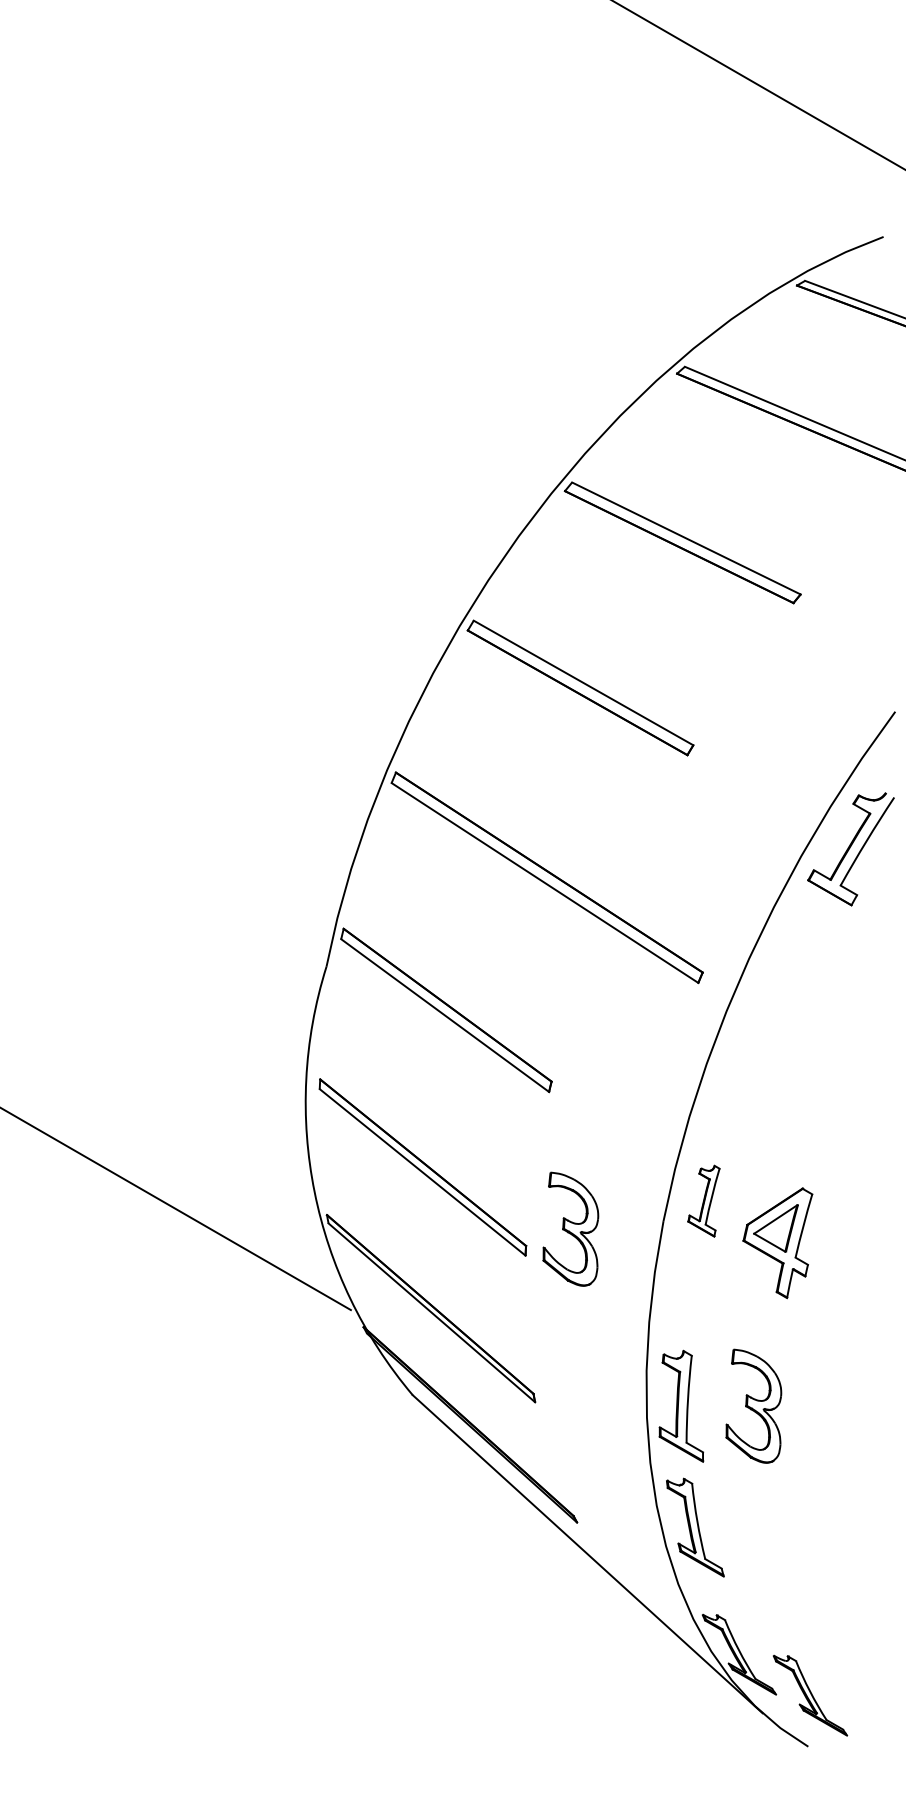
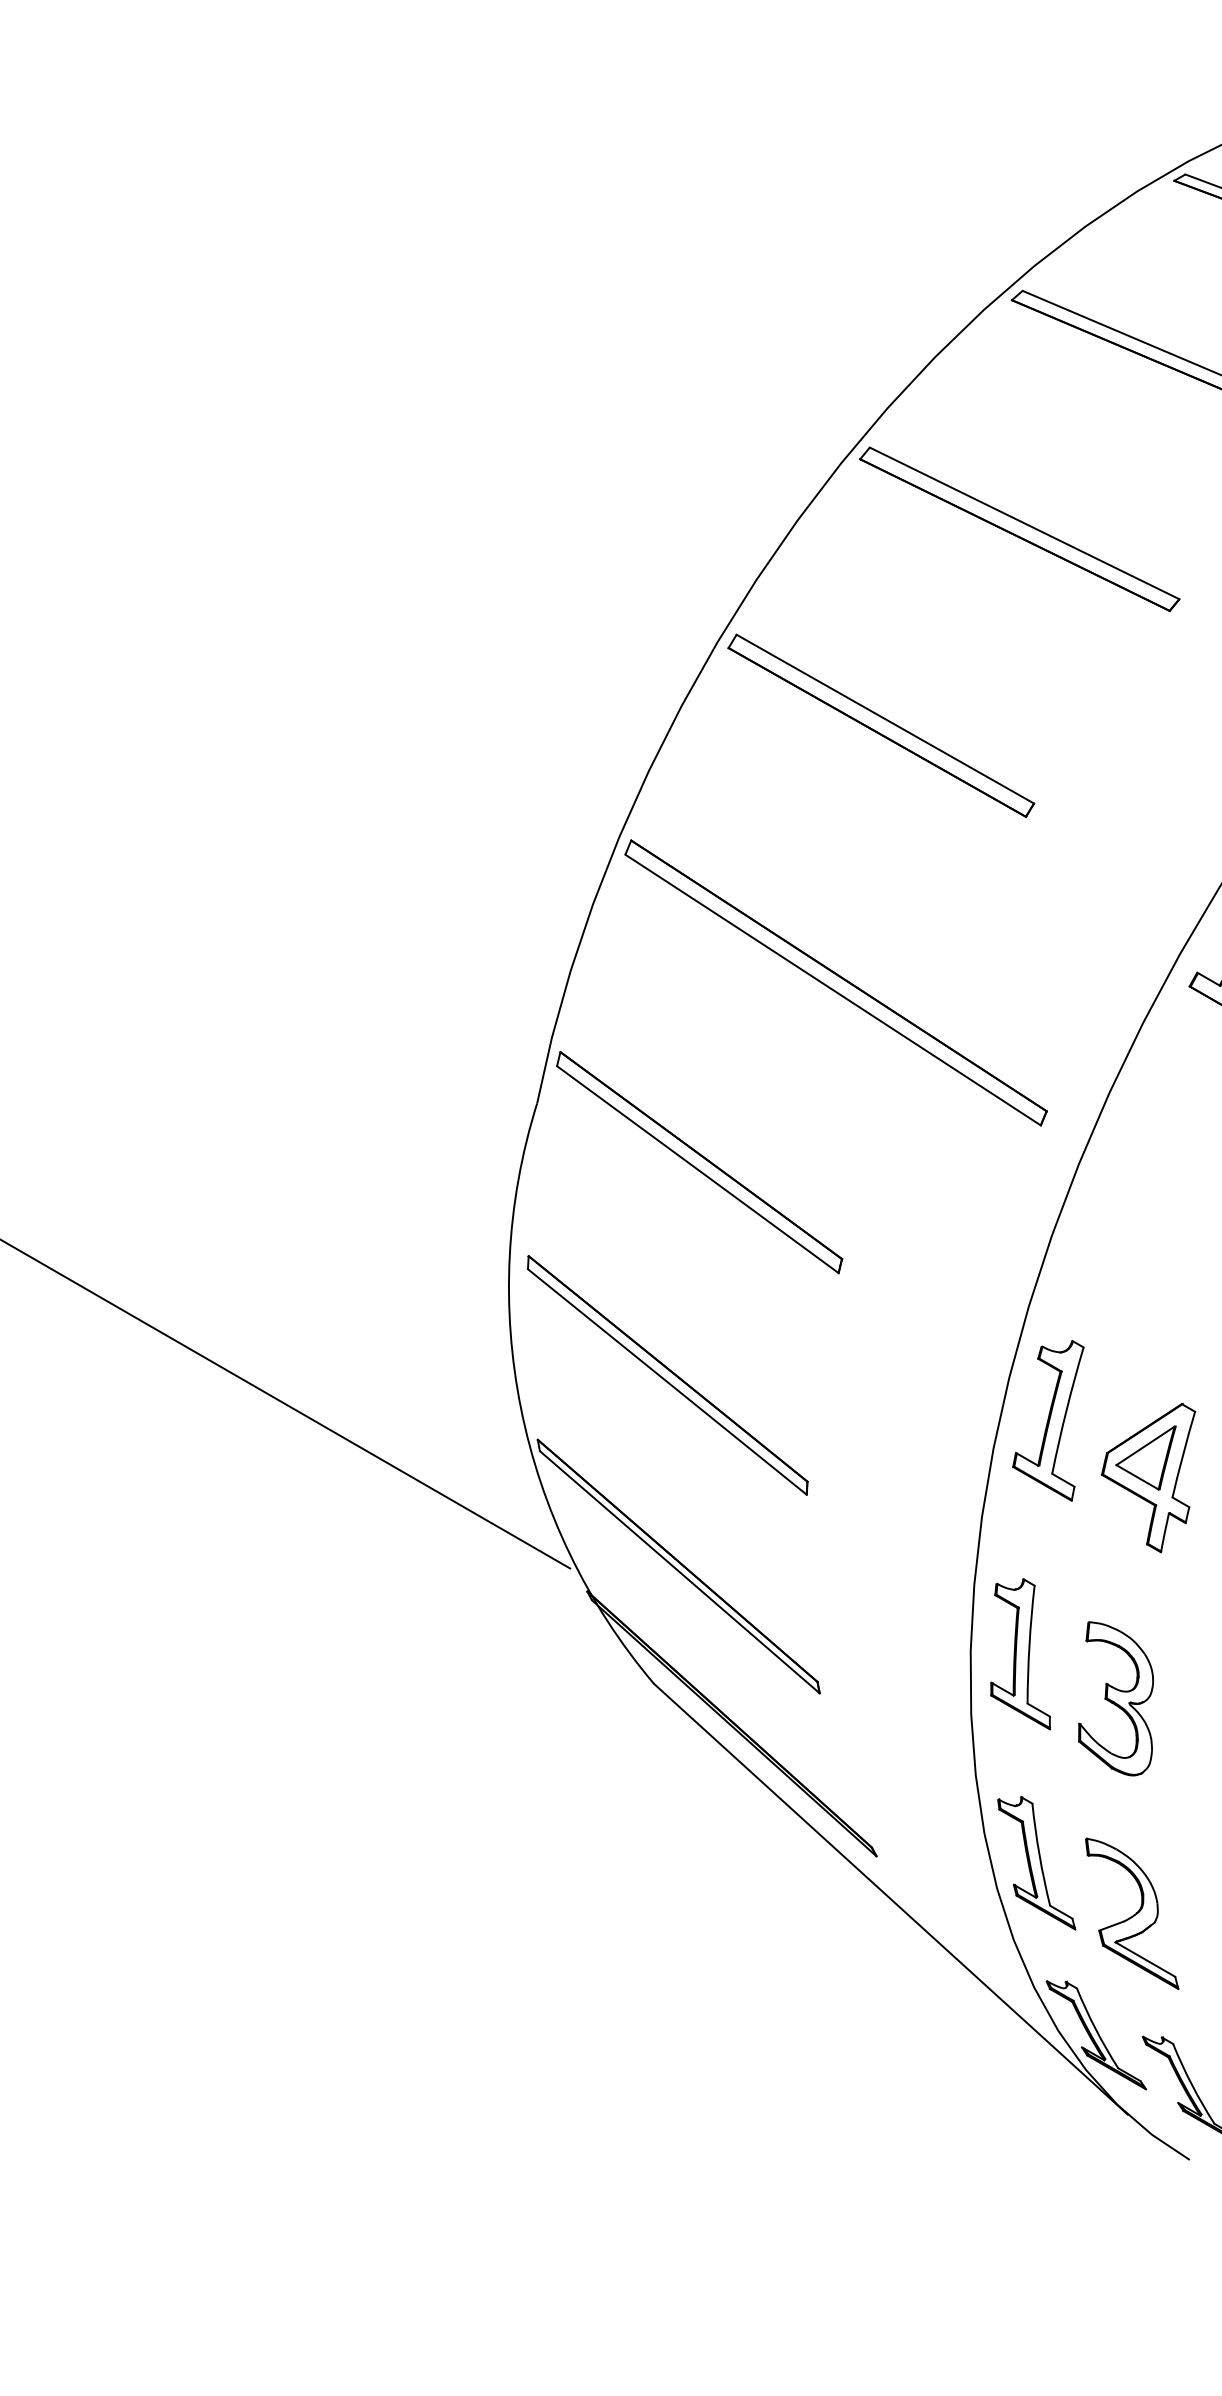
part: (703, 1201) -> (1047, 1421), size x1.67
part: (570, 1228) -> (867, 1458), removed
part: (681, 1405) -> (1020, 1653), moved
part: (765, 1564) -> (1131, 1913), added

